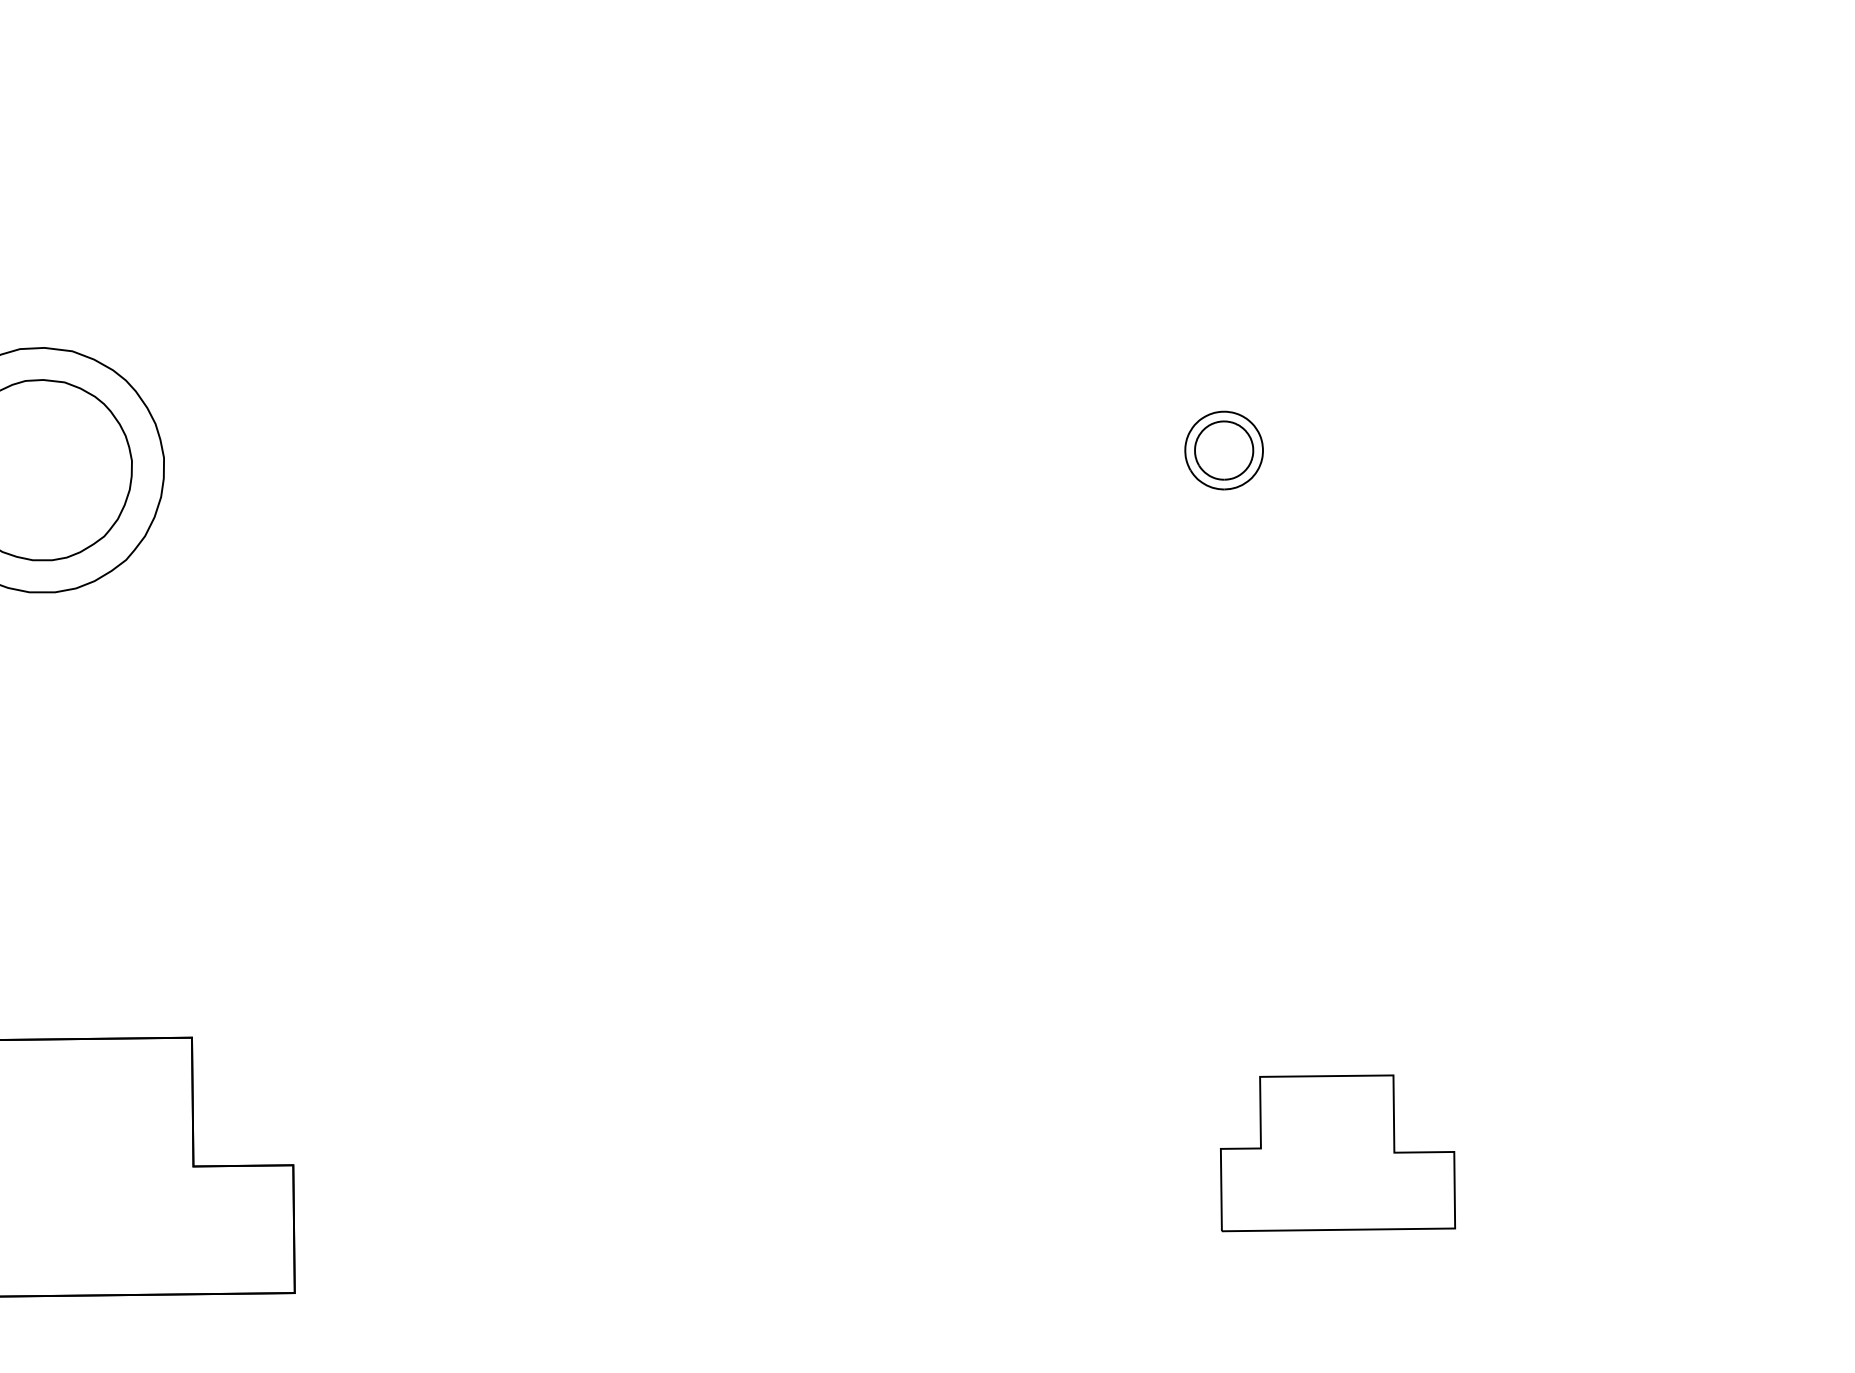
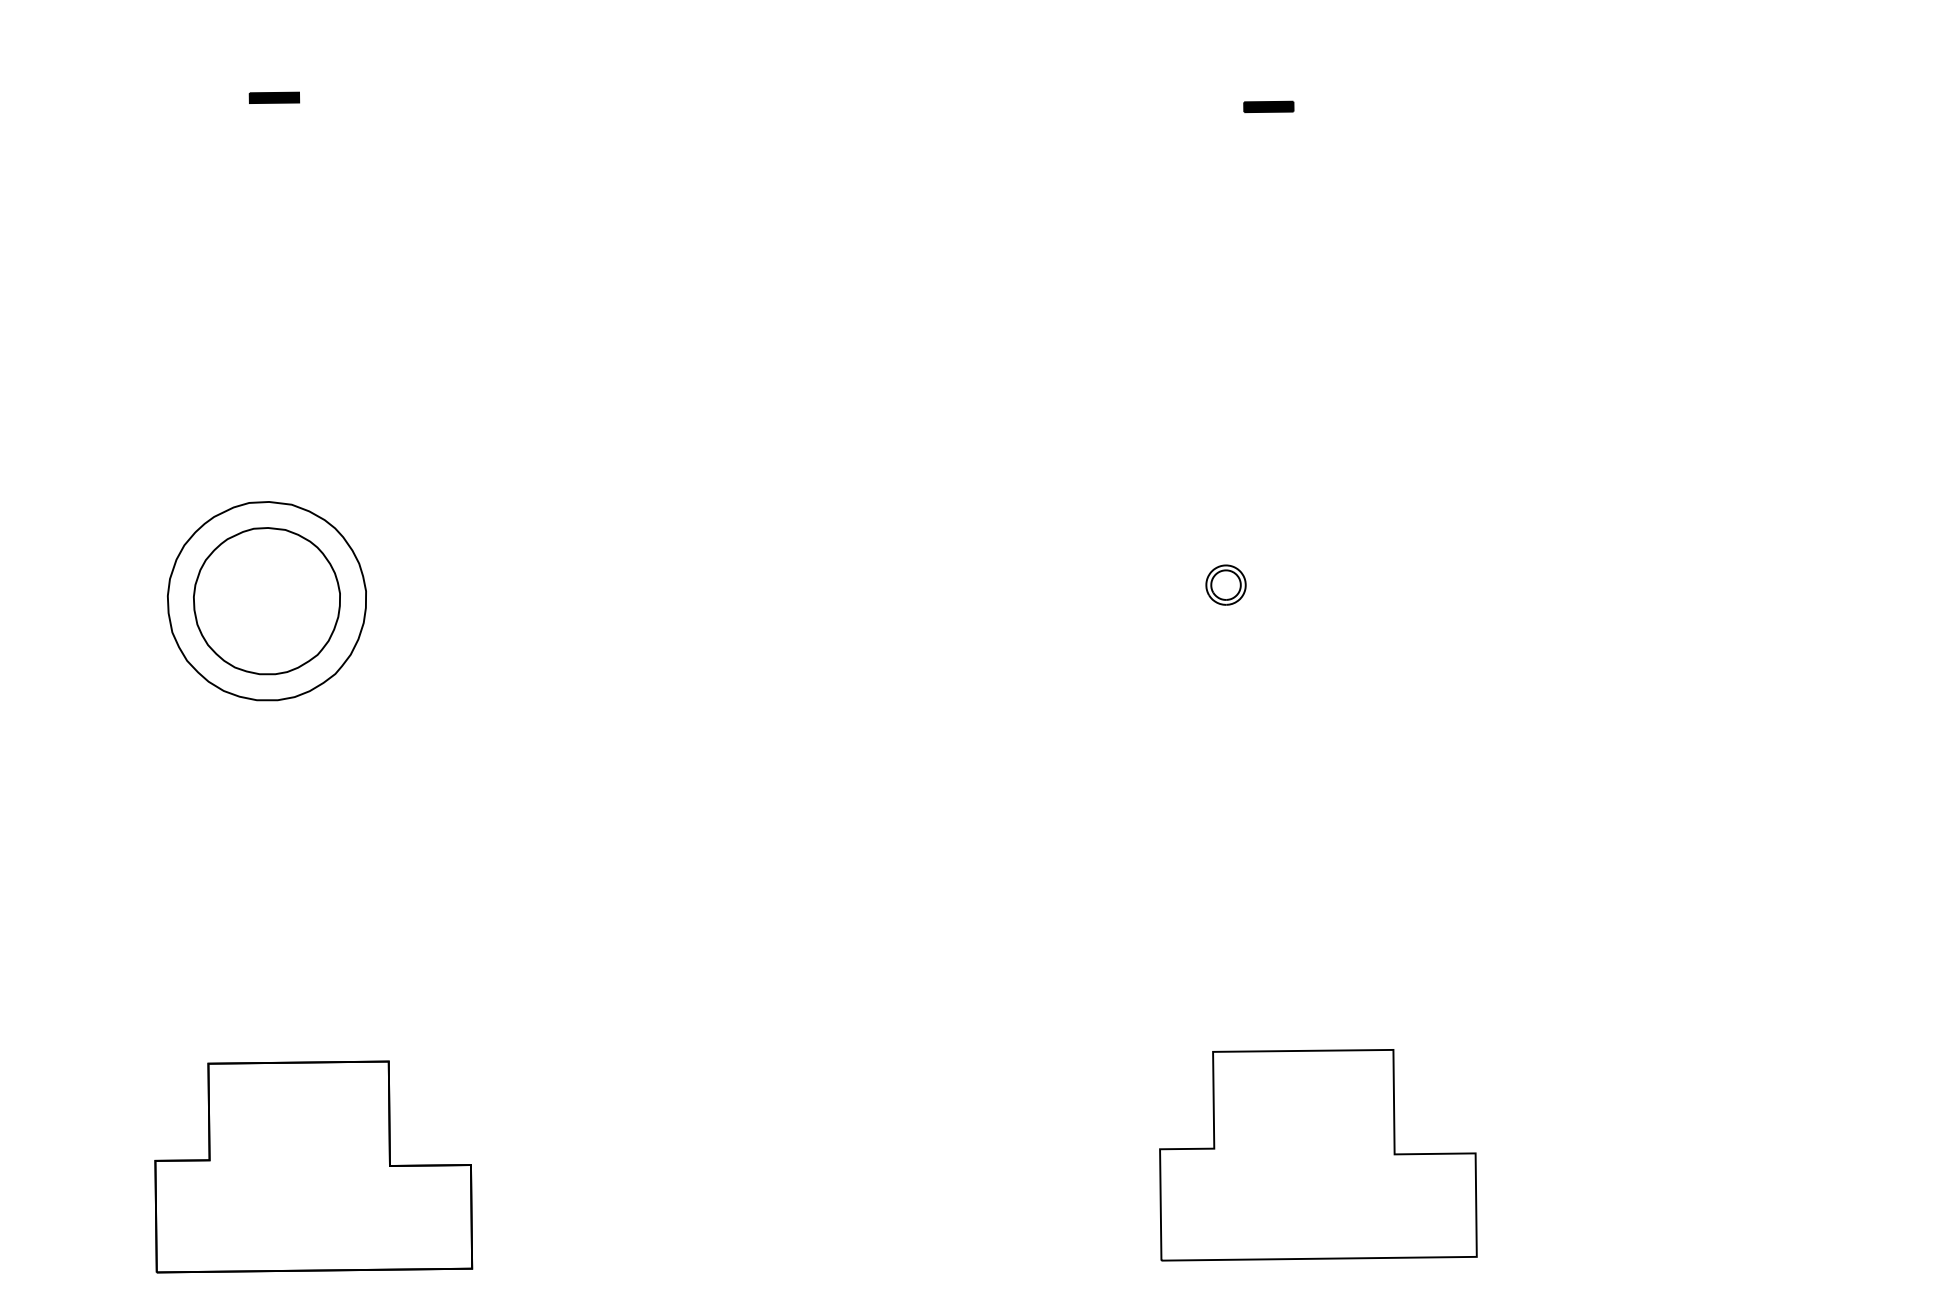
part: (1223, 449) -> (1225, 584), size x0.62
part: (1338, 1153) -> (1318, 1155), size x1.67

